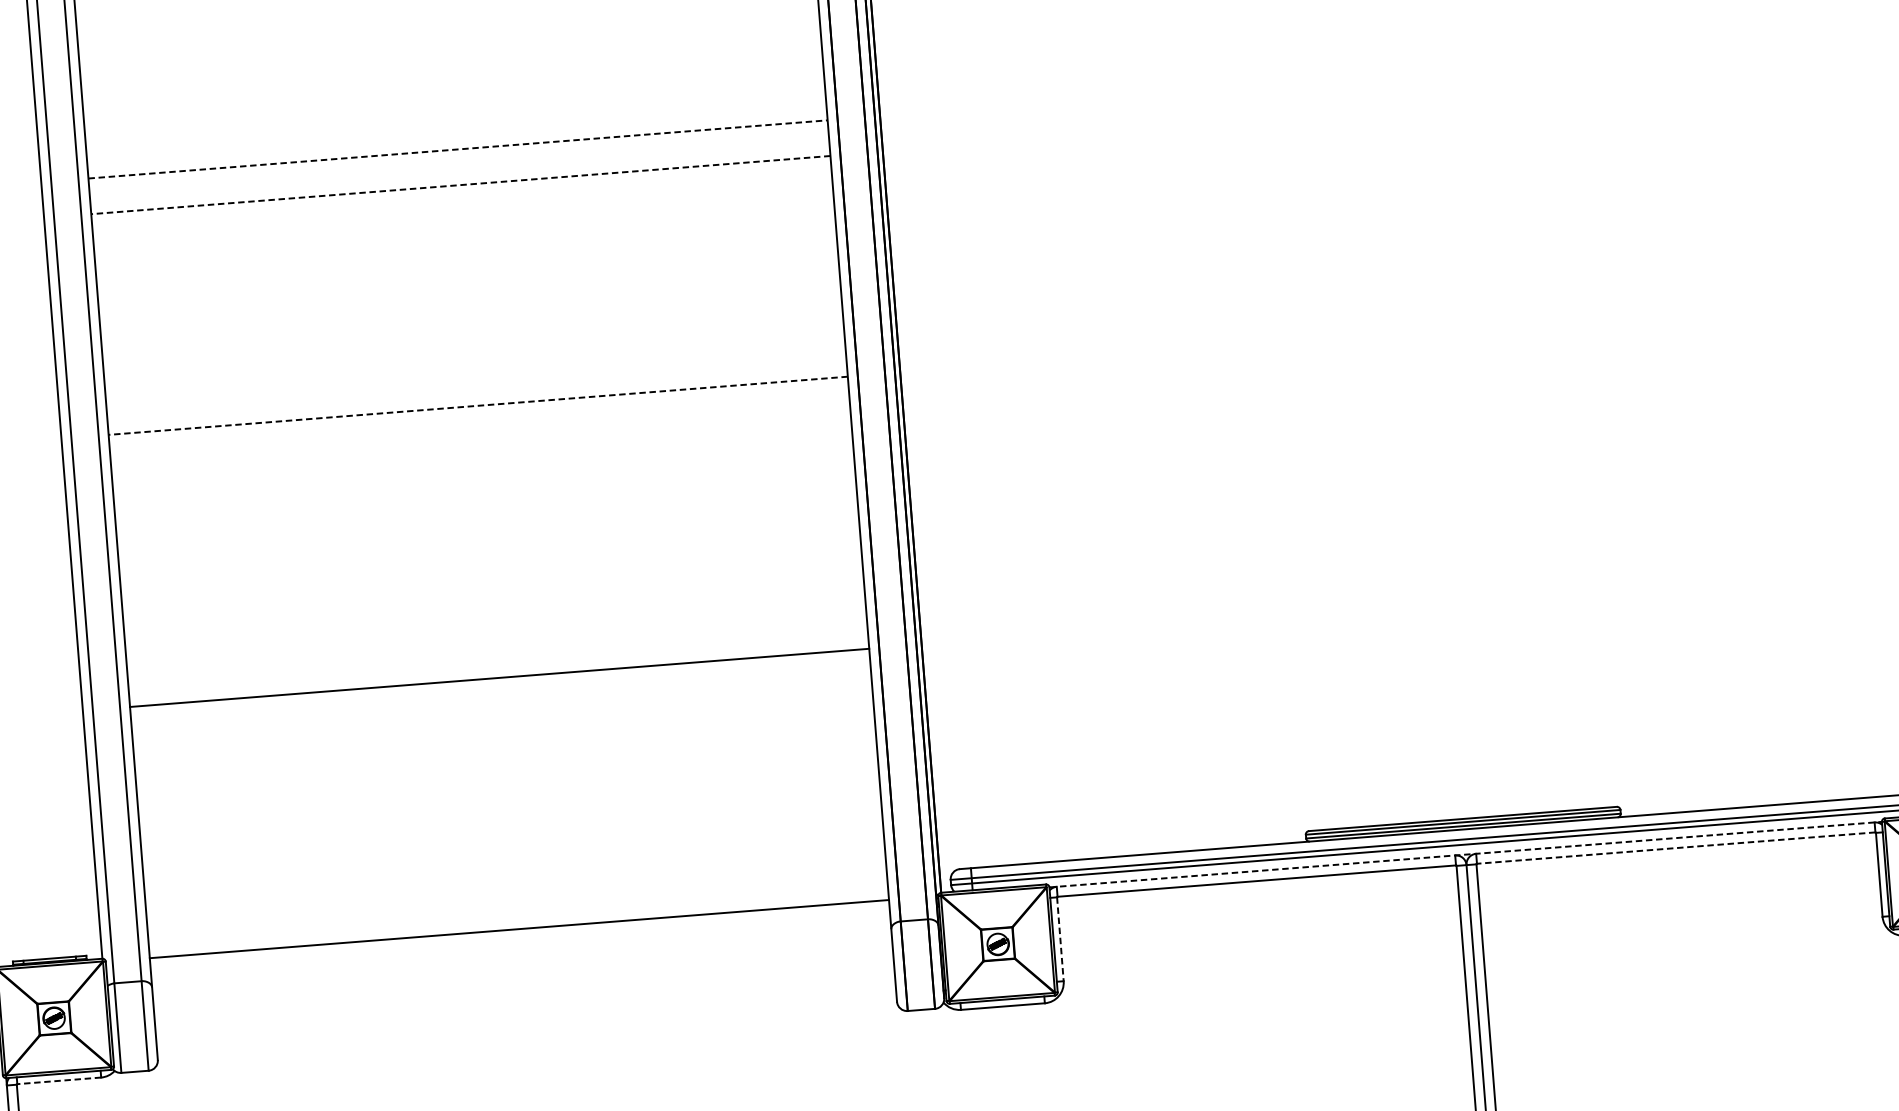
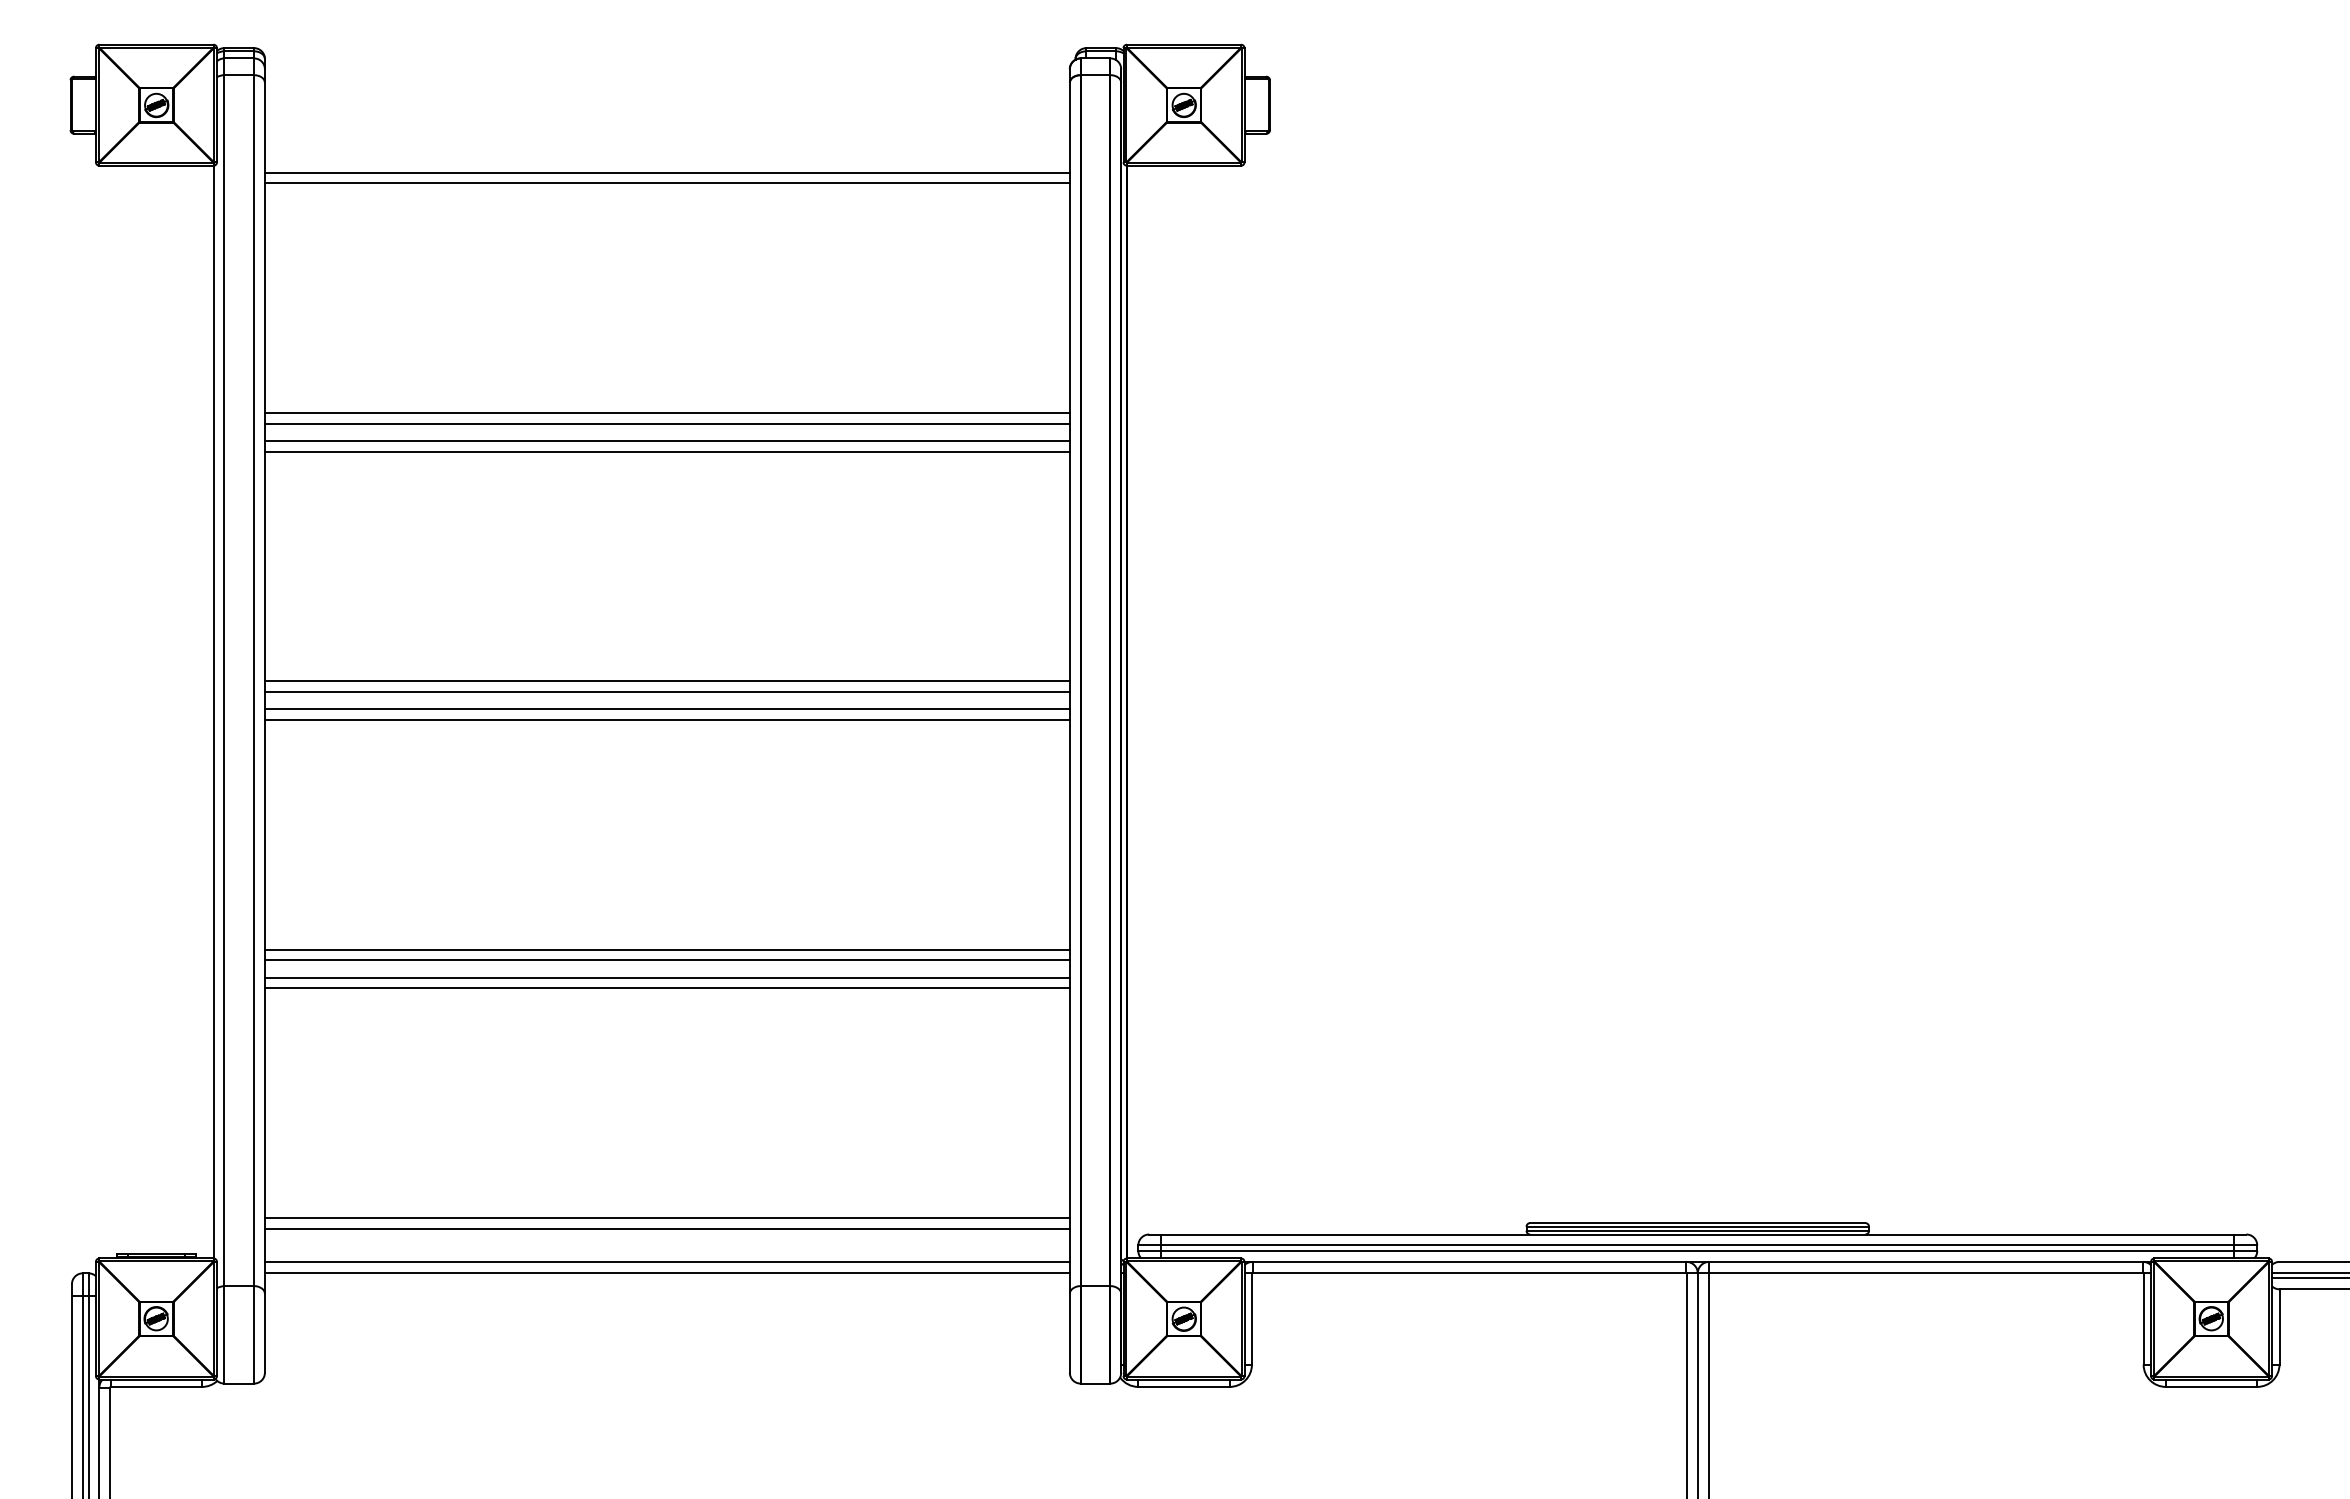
line: (458, 149) -> (667, 412), dashed -> solid
line: (458, 159) -> (666, 423), added
line: (459, 174) -> (666, 440), added
line: (460, 184) -> (666, 451), dashed -> solid
line: (476, 396) -> (666, 681), added
line: (477, 406) -> (666, 692), dashed -> solid
line: (478, 421) -> (666, 709), added
line: (479, 431) -> (666, 720), added
line: (496, 642) -> (666, 949), added
line: (496, 652) -> (666, 960), added
line: (498, 667) -> (666, 977), added
line: (1676, 847) -> (1926, 1272), dashed -> solid
line: (1465, 854) -> (1697, 1261), dashed -> solid
line: (515, 888) -> (666, 1217), added
line: (516, 898) -> (666, 1228), added
line: (519, 938) -> (666, 1272), added
line: (1059, 938) -> (1251, 1318), dashed -> solid
line: (59, 1080) -> (156, 1386), dashed -> solid

